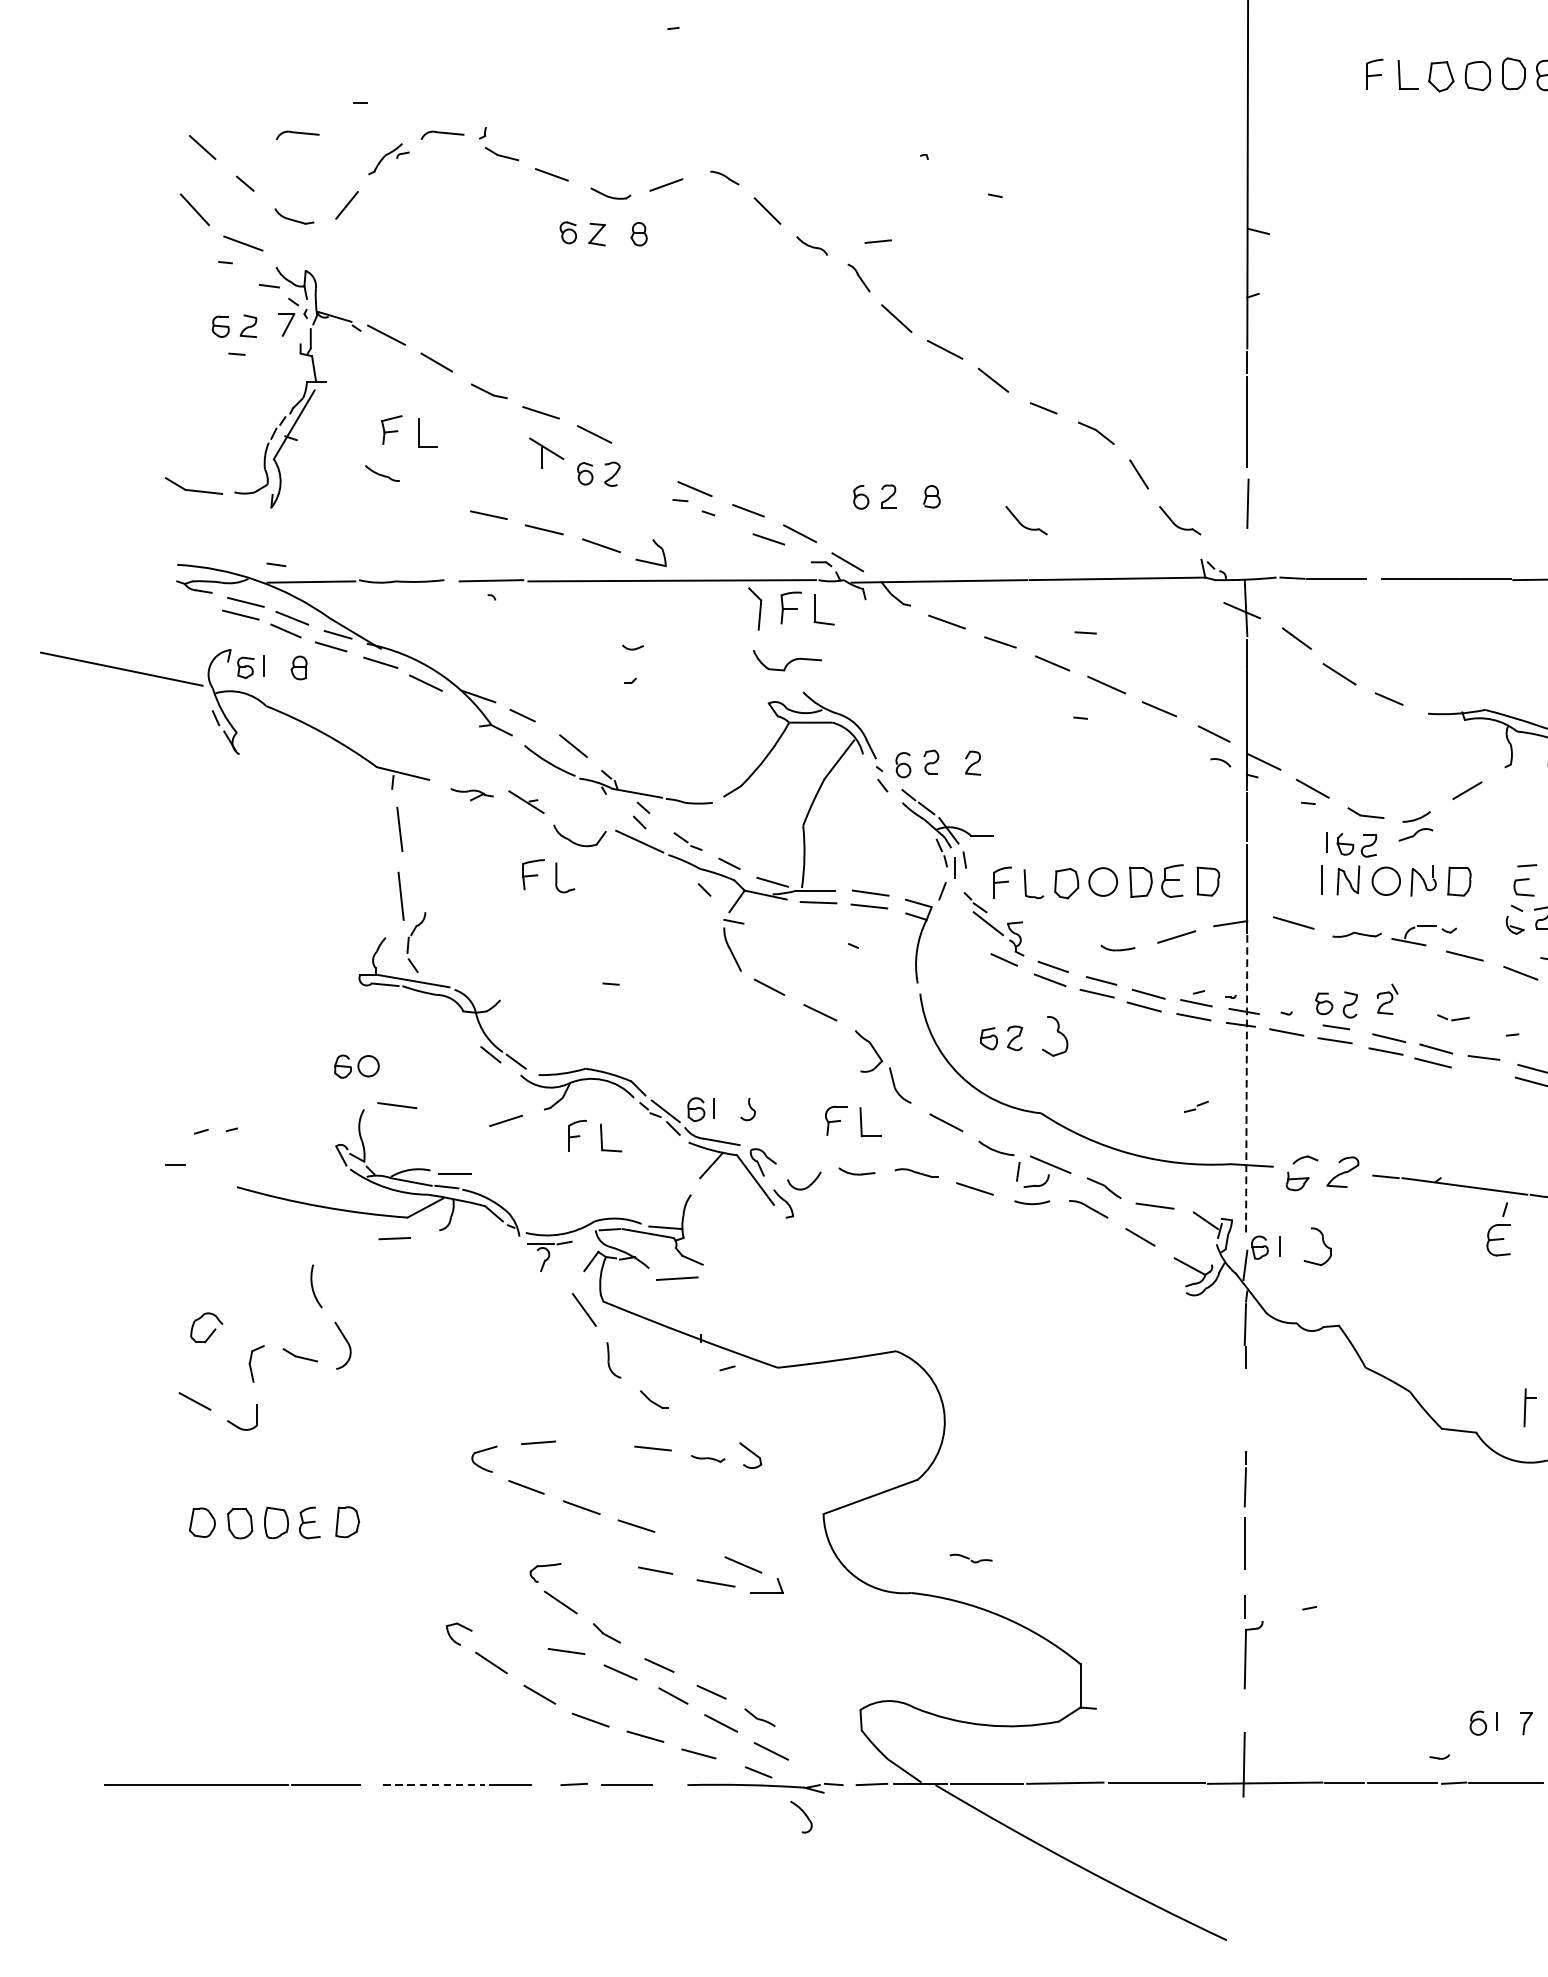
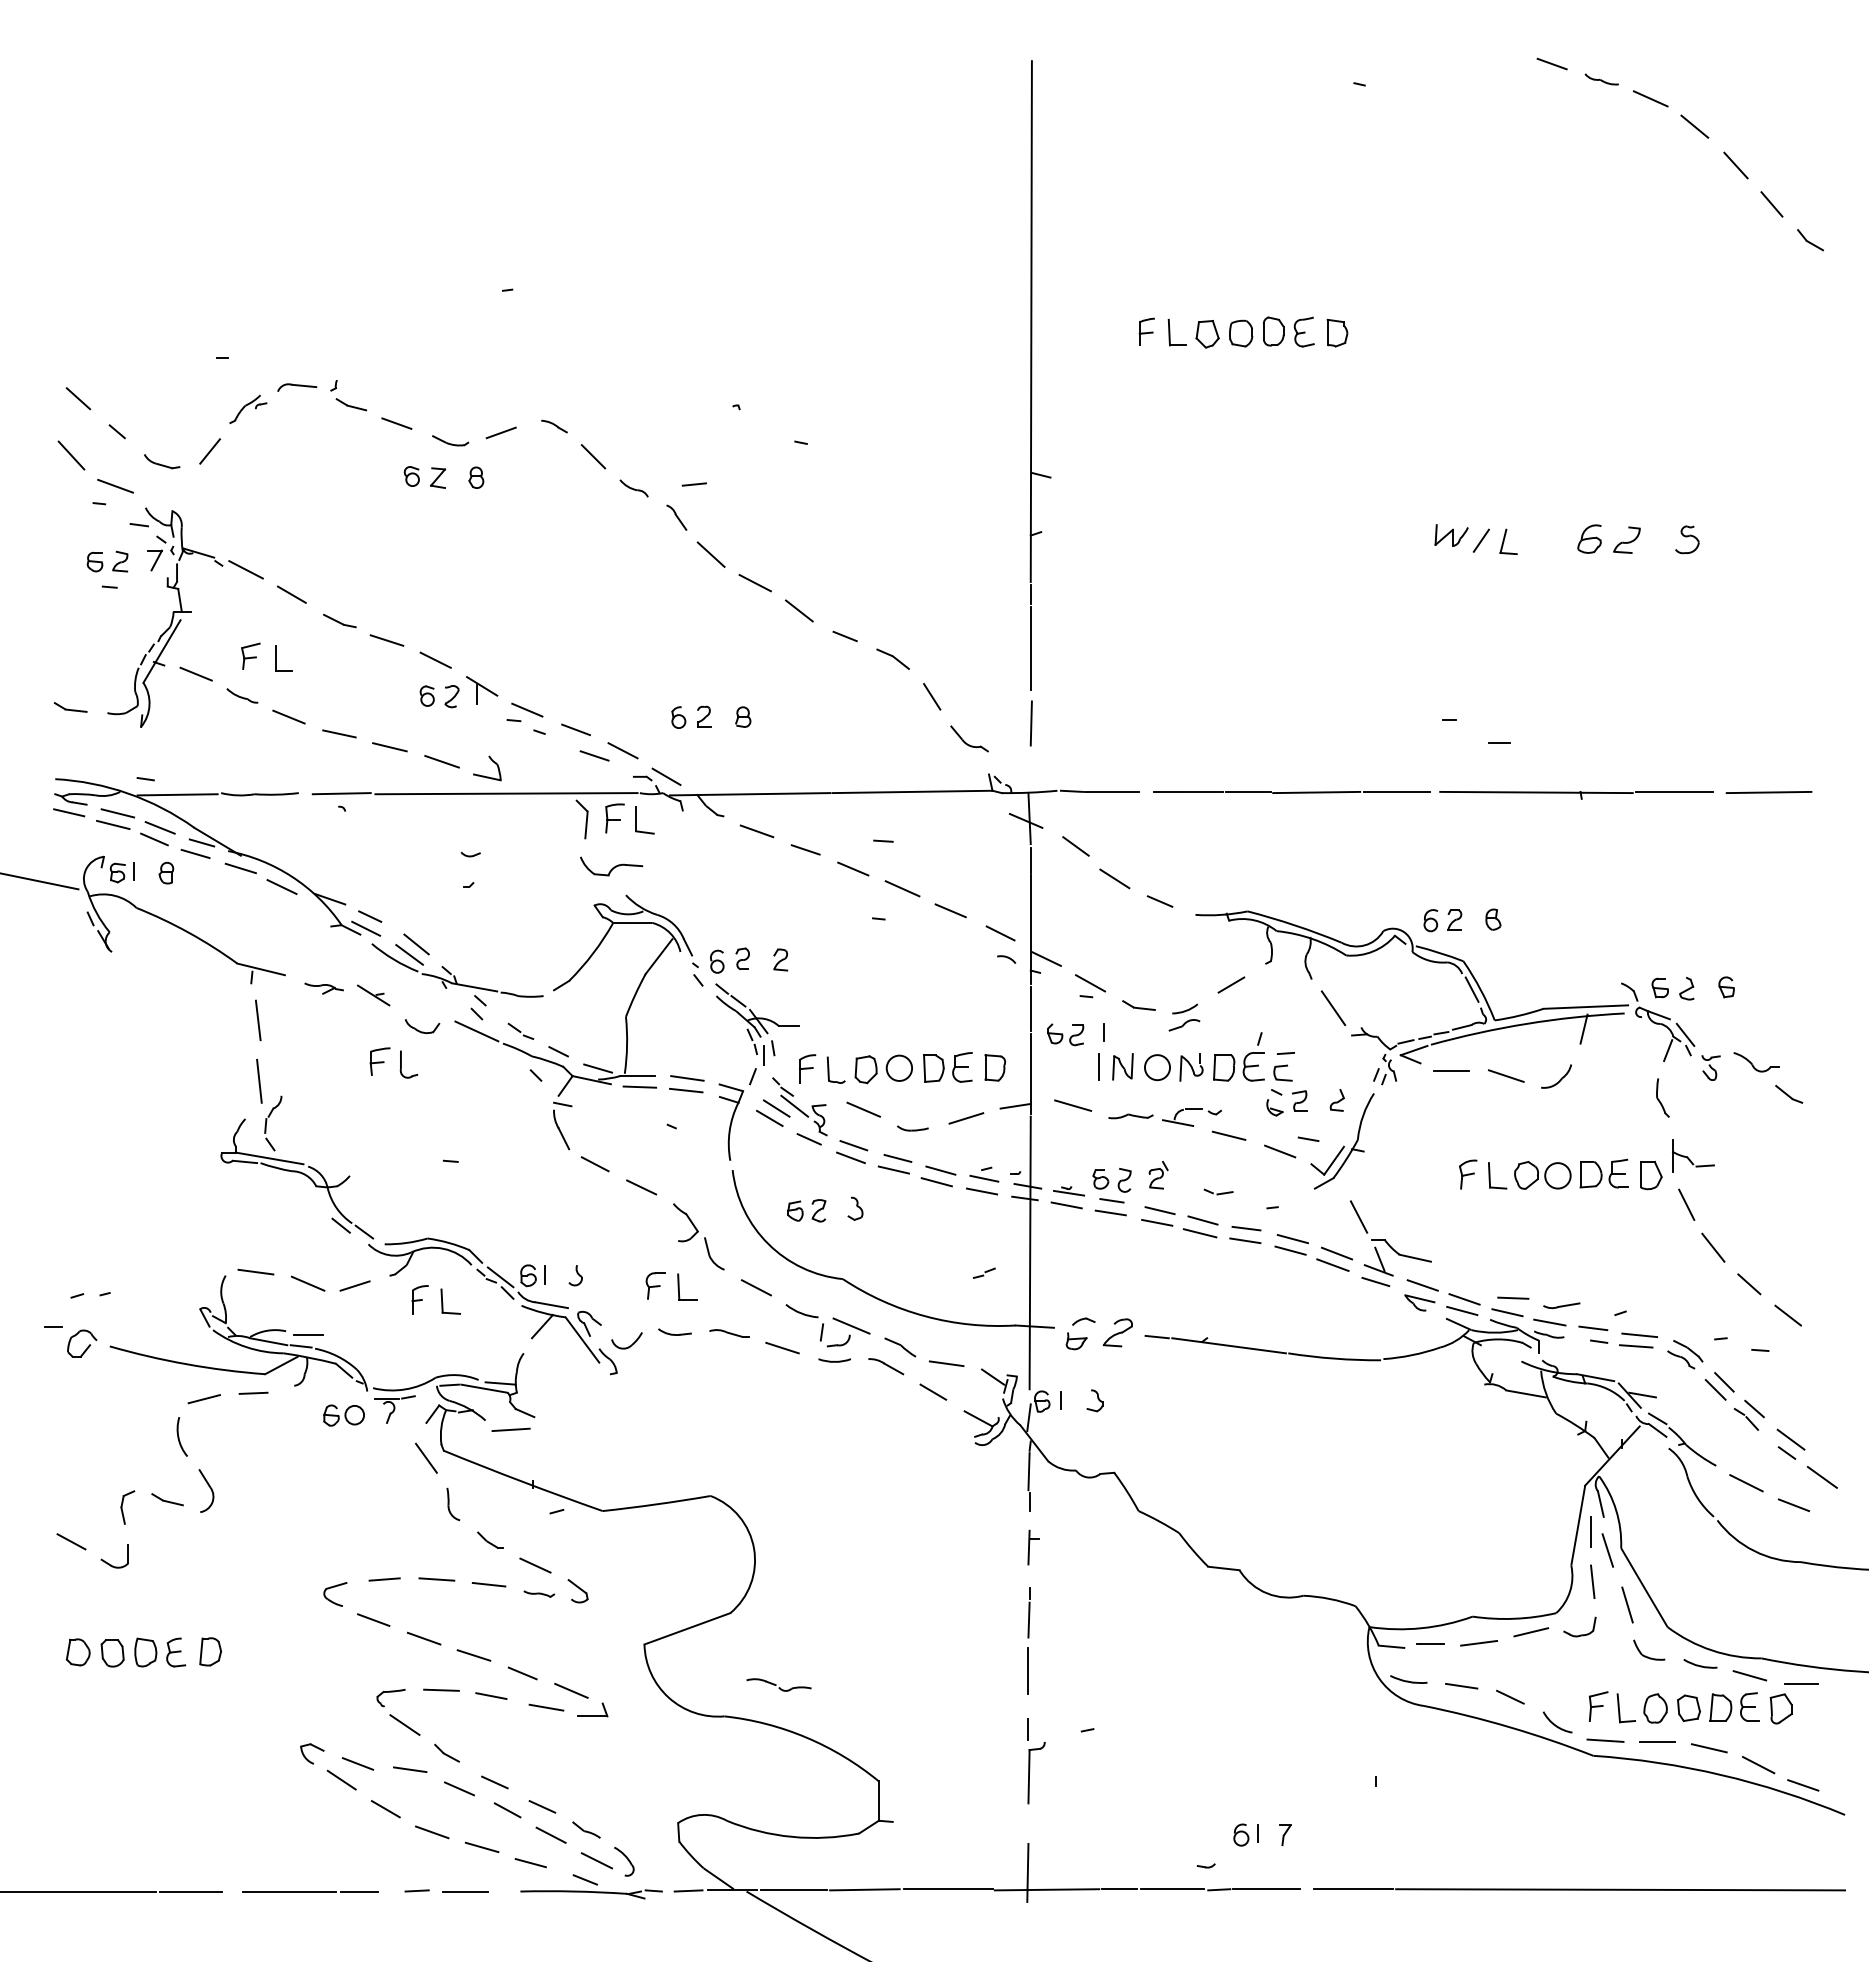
part: (298, 135) -> (165, 387), removed
line: (331, 448) -> (195, 673), added
part: (547, 453) -> (482, 690), moved
part: (193, 486) -> (70, 707), size x0.62
line: (433, 496) -> (288, 716), added
part: (1026, 520) -> (829, 738), removed
line: (192, 601) -> (69, 812), added
line: (518, 728) -> (366, 928), added
line: (565, 757) -> (409, 954), added
part: (580, 836) -> (422, 1026), size x0.71
part: (1356, 844) -> (1065, 1034), moved
line: (968, 926) -> (776, 1108), added
line: (1063, 927) -> (863, 1109), added
line: (960, 936) -> (769, 1117), added
line: (1288, 1018) -> (1068, 1192), added
part: (1055, 1035) -> (855, 1208), size x0.62
part: (356, 1066) -> (343, 1415), moved
line: (1482, 1070) -> (1245, 1240), added
line: (1247, 1085) -> (1030, 1253), dashed -> solid
line: (453, 1118) -> (307, 1283), added
part: (1498, 1228) -> (1253, 1056), moved
line: (339, 1245) -> (203, 1399), added
part: (1317, 1246) -> (1094, 1400), size x0.62
part: (207, 1327) -> (82, 1343), moved
part: (1530, 1407) -> (1033, 1547), moved
line: (704, 1427) -> (535, 1565), added
line: (595, 1442) -> (436, 1579), added
line: (689, 1545) -> (522, 1673), added
part: (970, 1558) -> (778, 1684), size x1.67
line: (600, 1563) -> (441, 1689), added
line: (508, 1644) -> (357, 1763), added
line: (435, 1785) -> (290, 1891), dashed -> solid
part: (801, 1816) -> (624, 1861), moved

